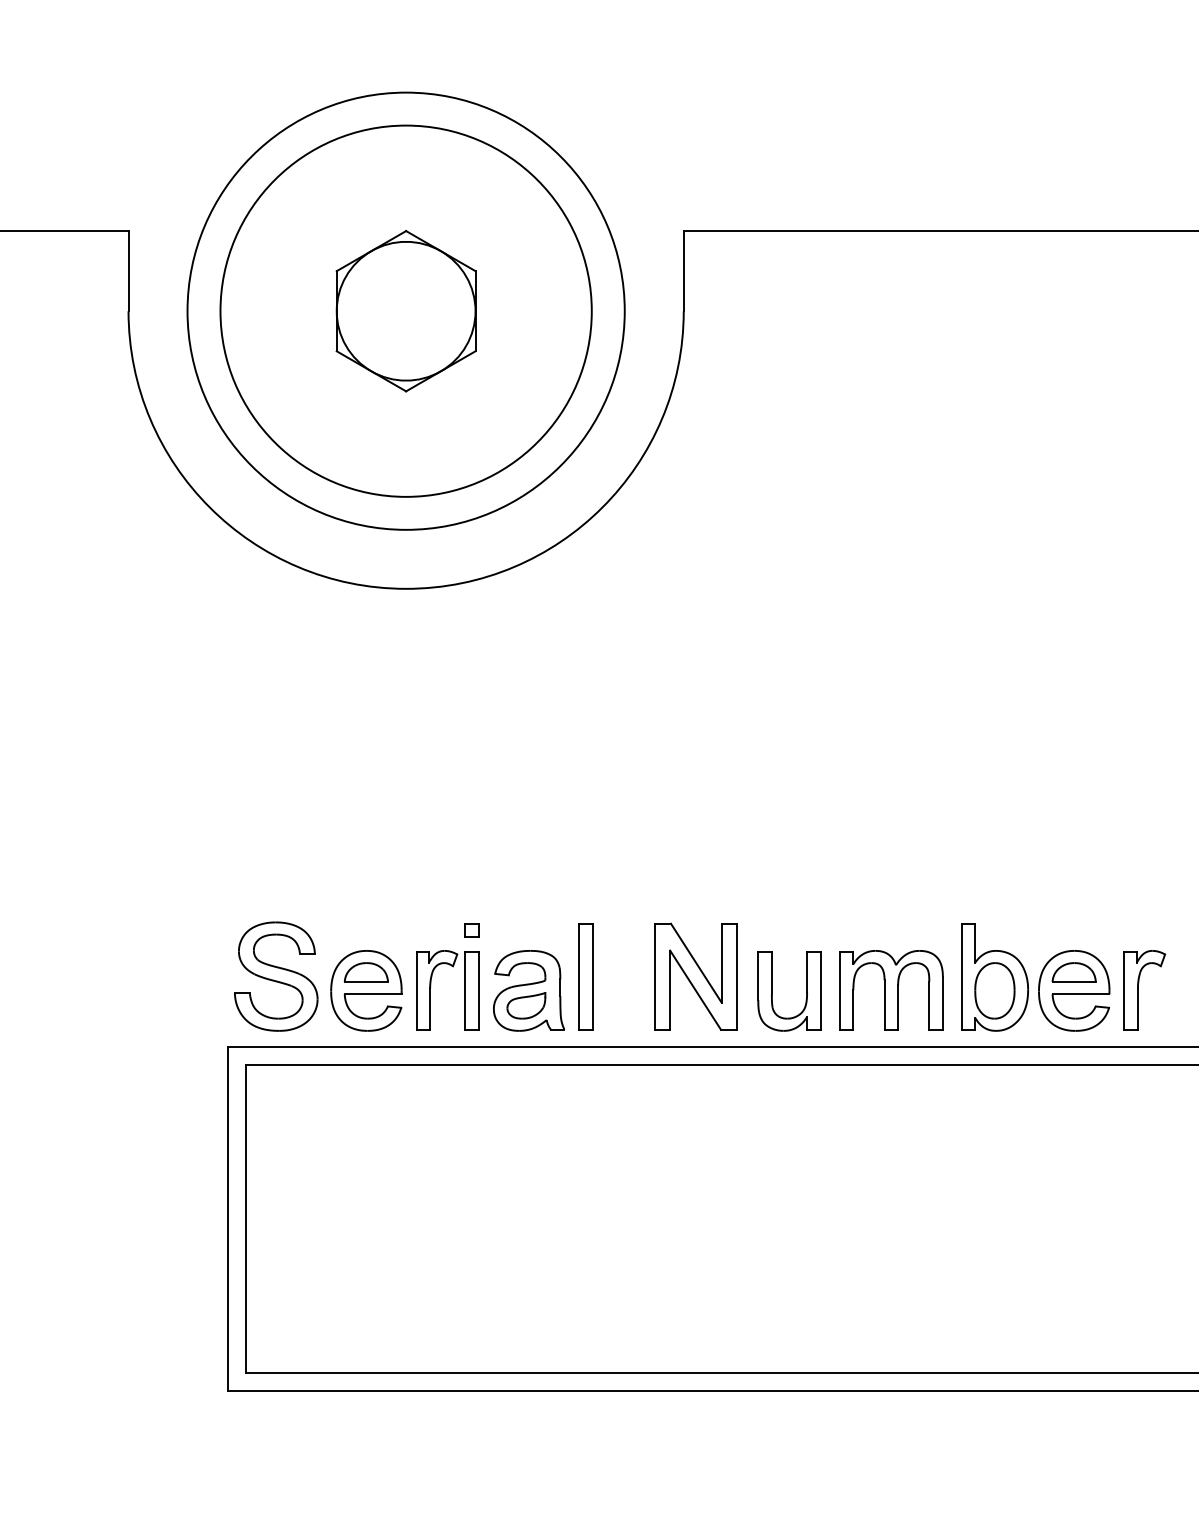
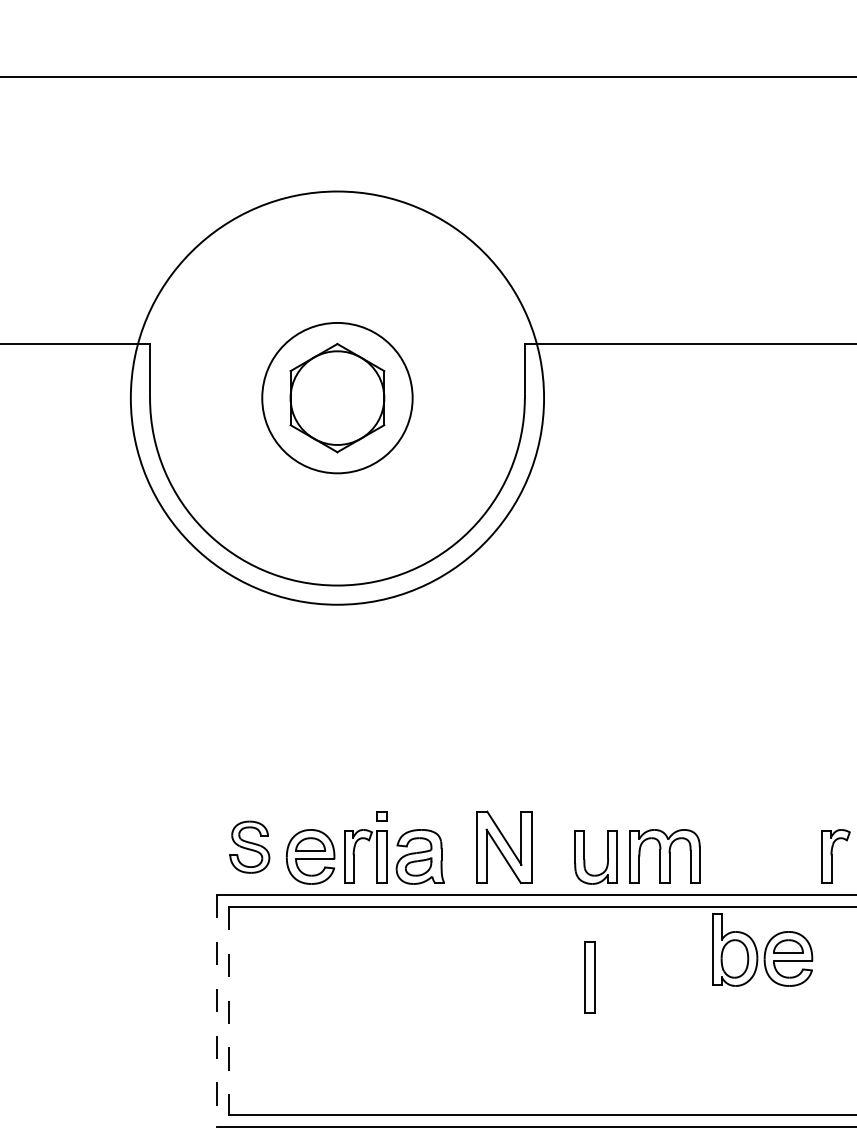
circle: (406, 310) -> (337, 397), size x0.6
circle: (406, 310) -> (337, 397), size x1.4
part: (275, 975) -> (249, 846), size x0.7
part: (585, 976) -> (589, 977), moved
part: (696, 976) -> (504, 847), moved
part: (1035, 976) -> (762, 949), moved
line: (228, 1219) -> (217, 1011), solid -> dashed
line: (246, 1219) -> (229, 1011), solid -> dashed

